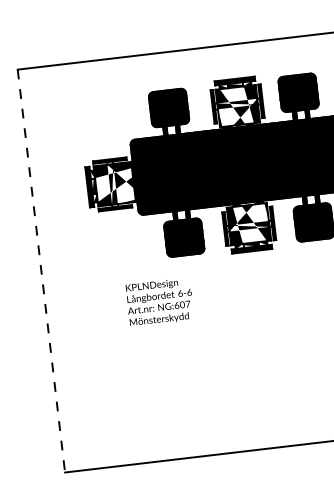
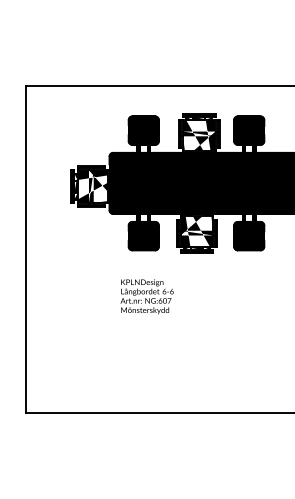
line: (40, 271) -> (25, 249), dashed -> solid
text: (159, 302) -> (146, 296), moved

